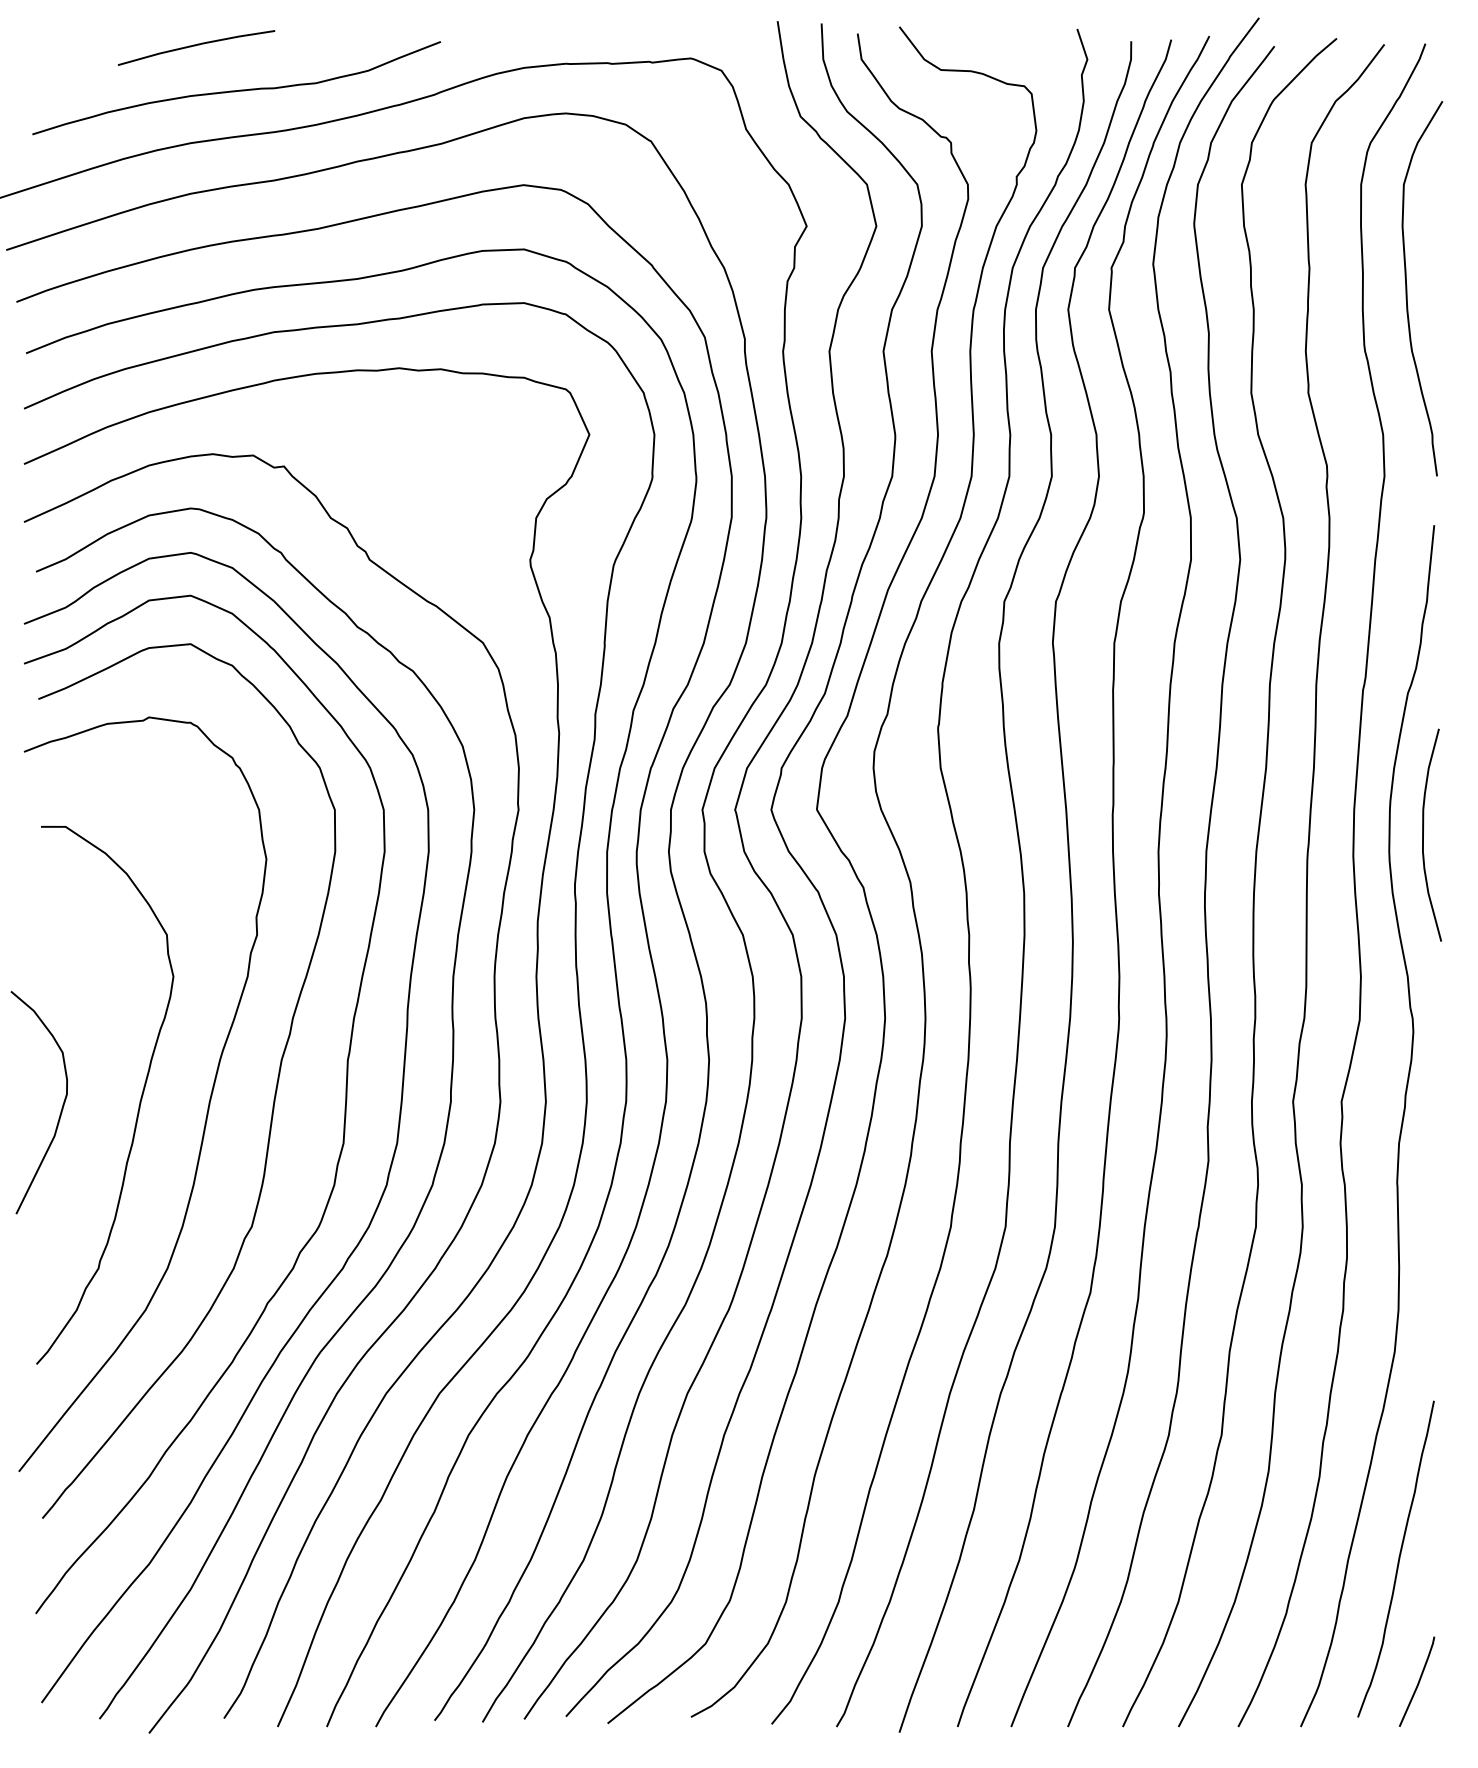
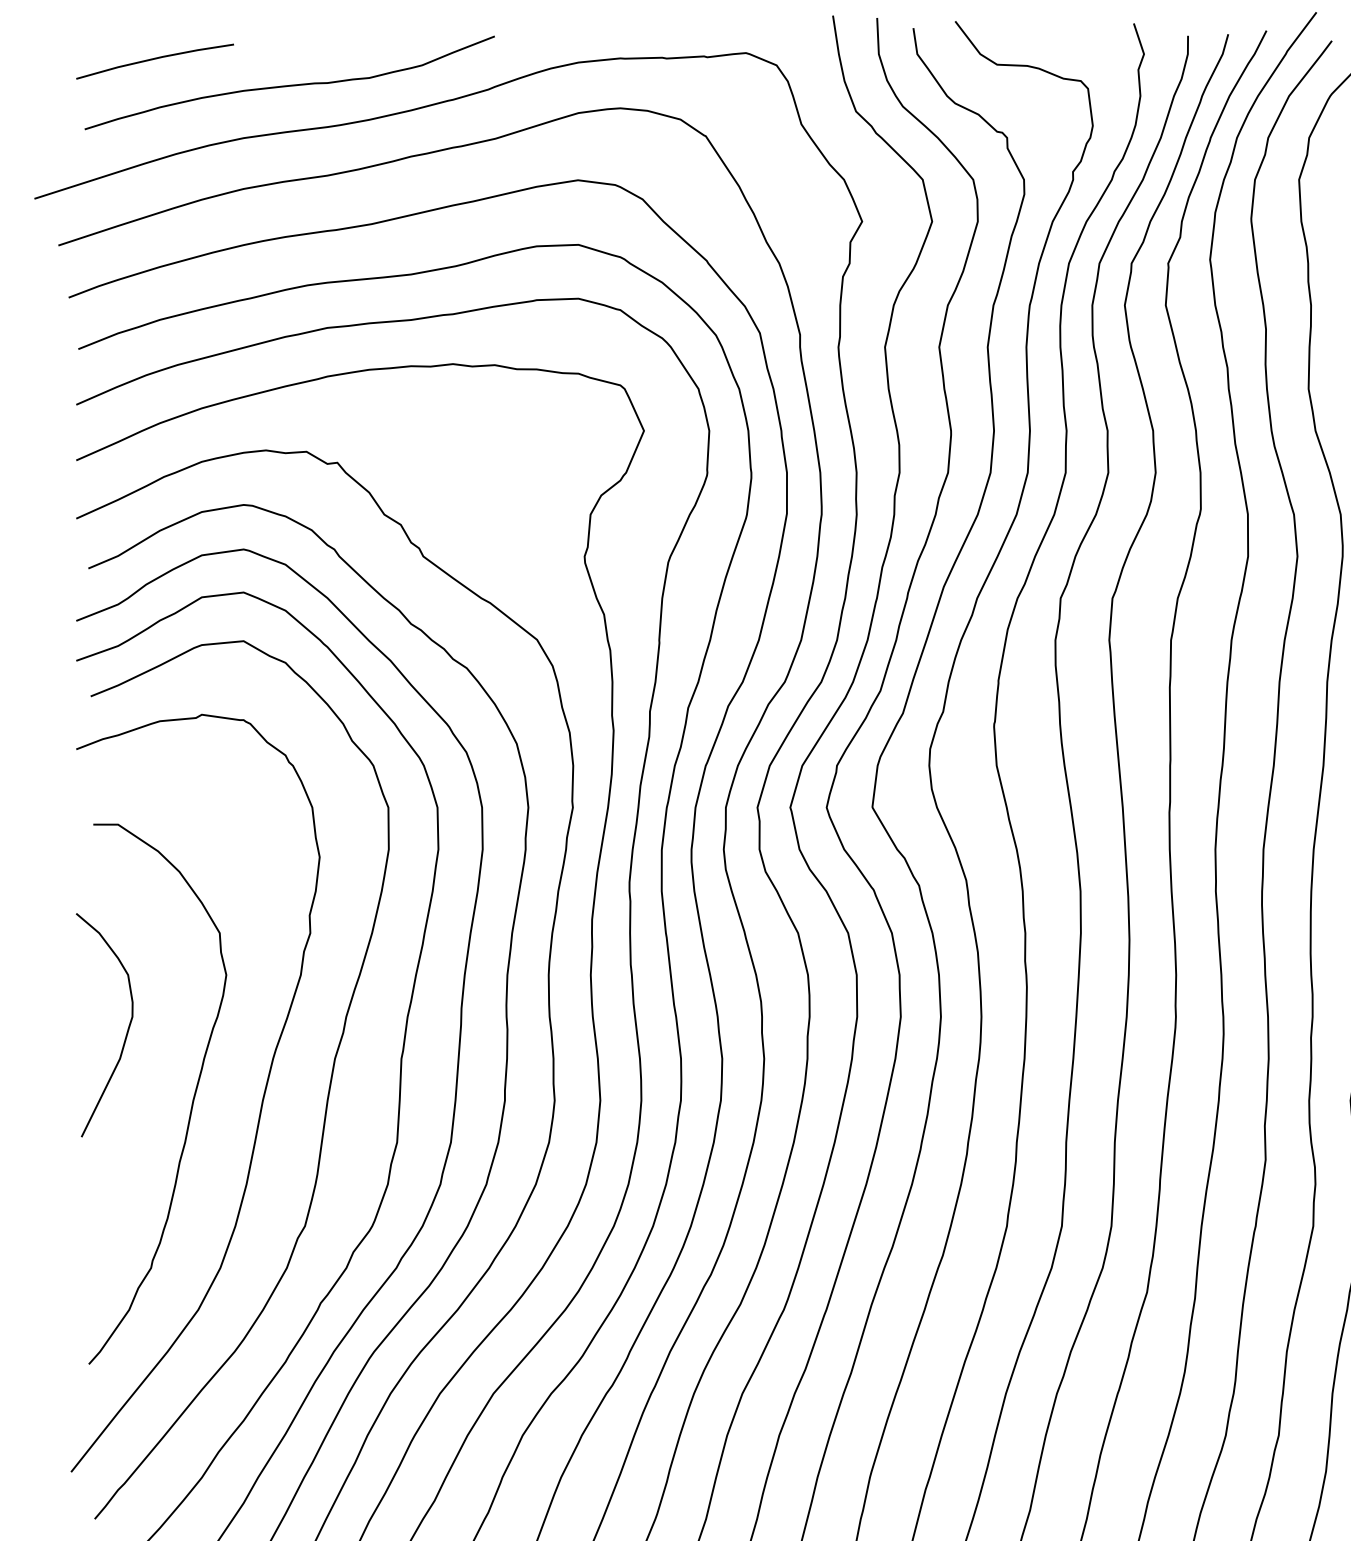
line: (195, 46) -> (154, 60), moved
curve: (61, 1107) -> (126, 1030), moved

